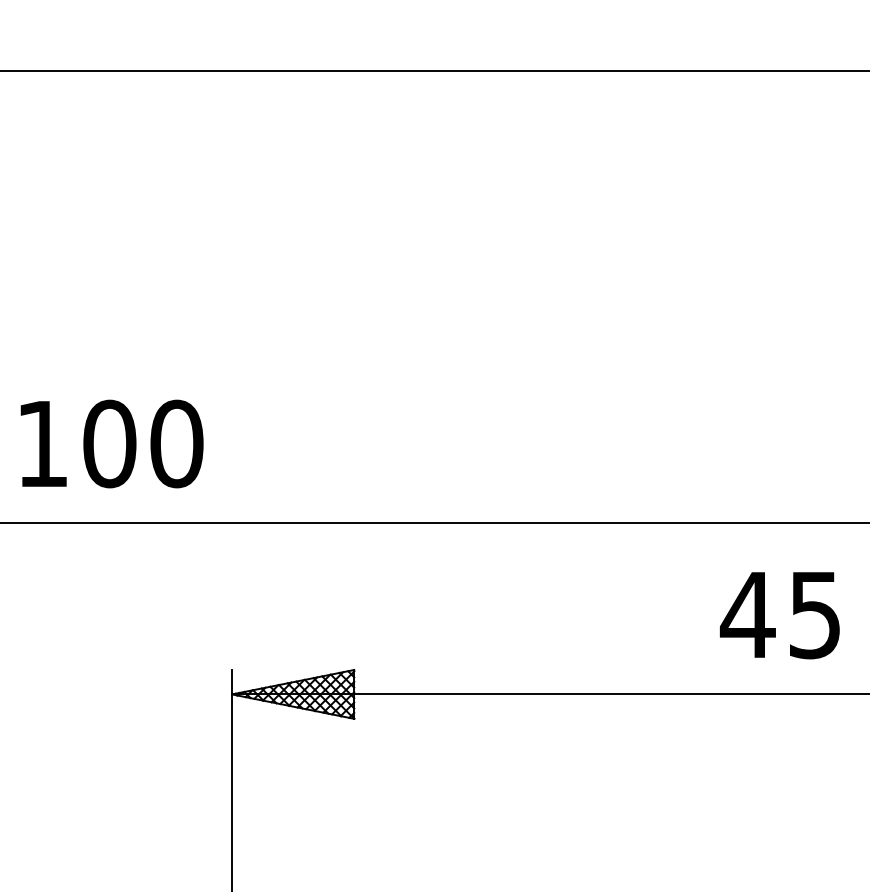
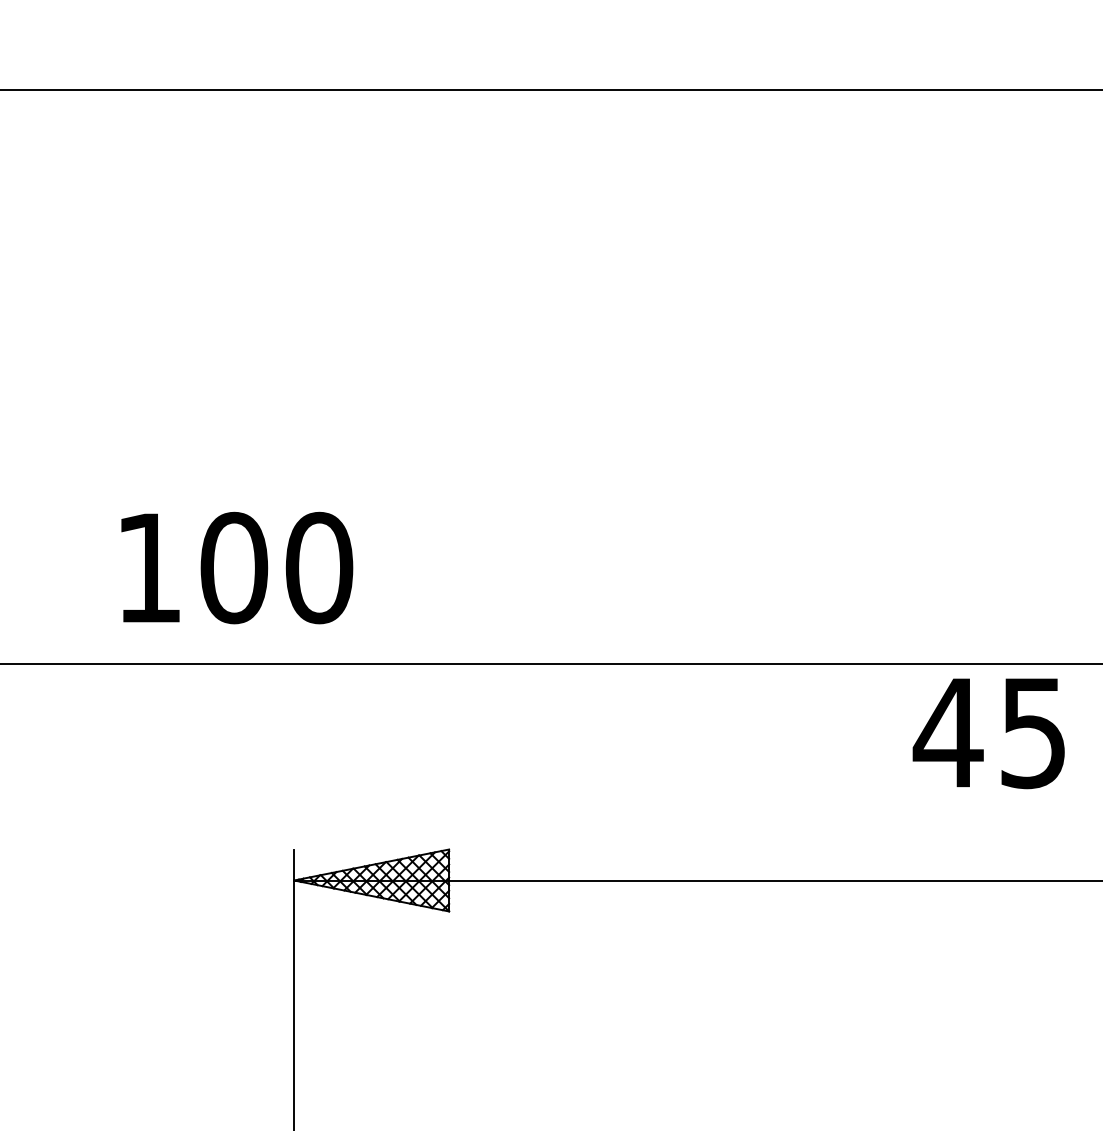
text: (111, 443) -> (236, 567), moved
text: (779, 615) -> (988, 733), moved

